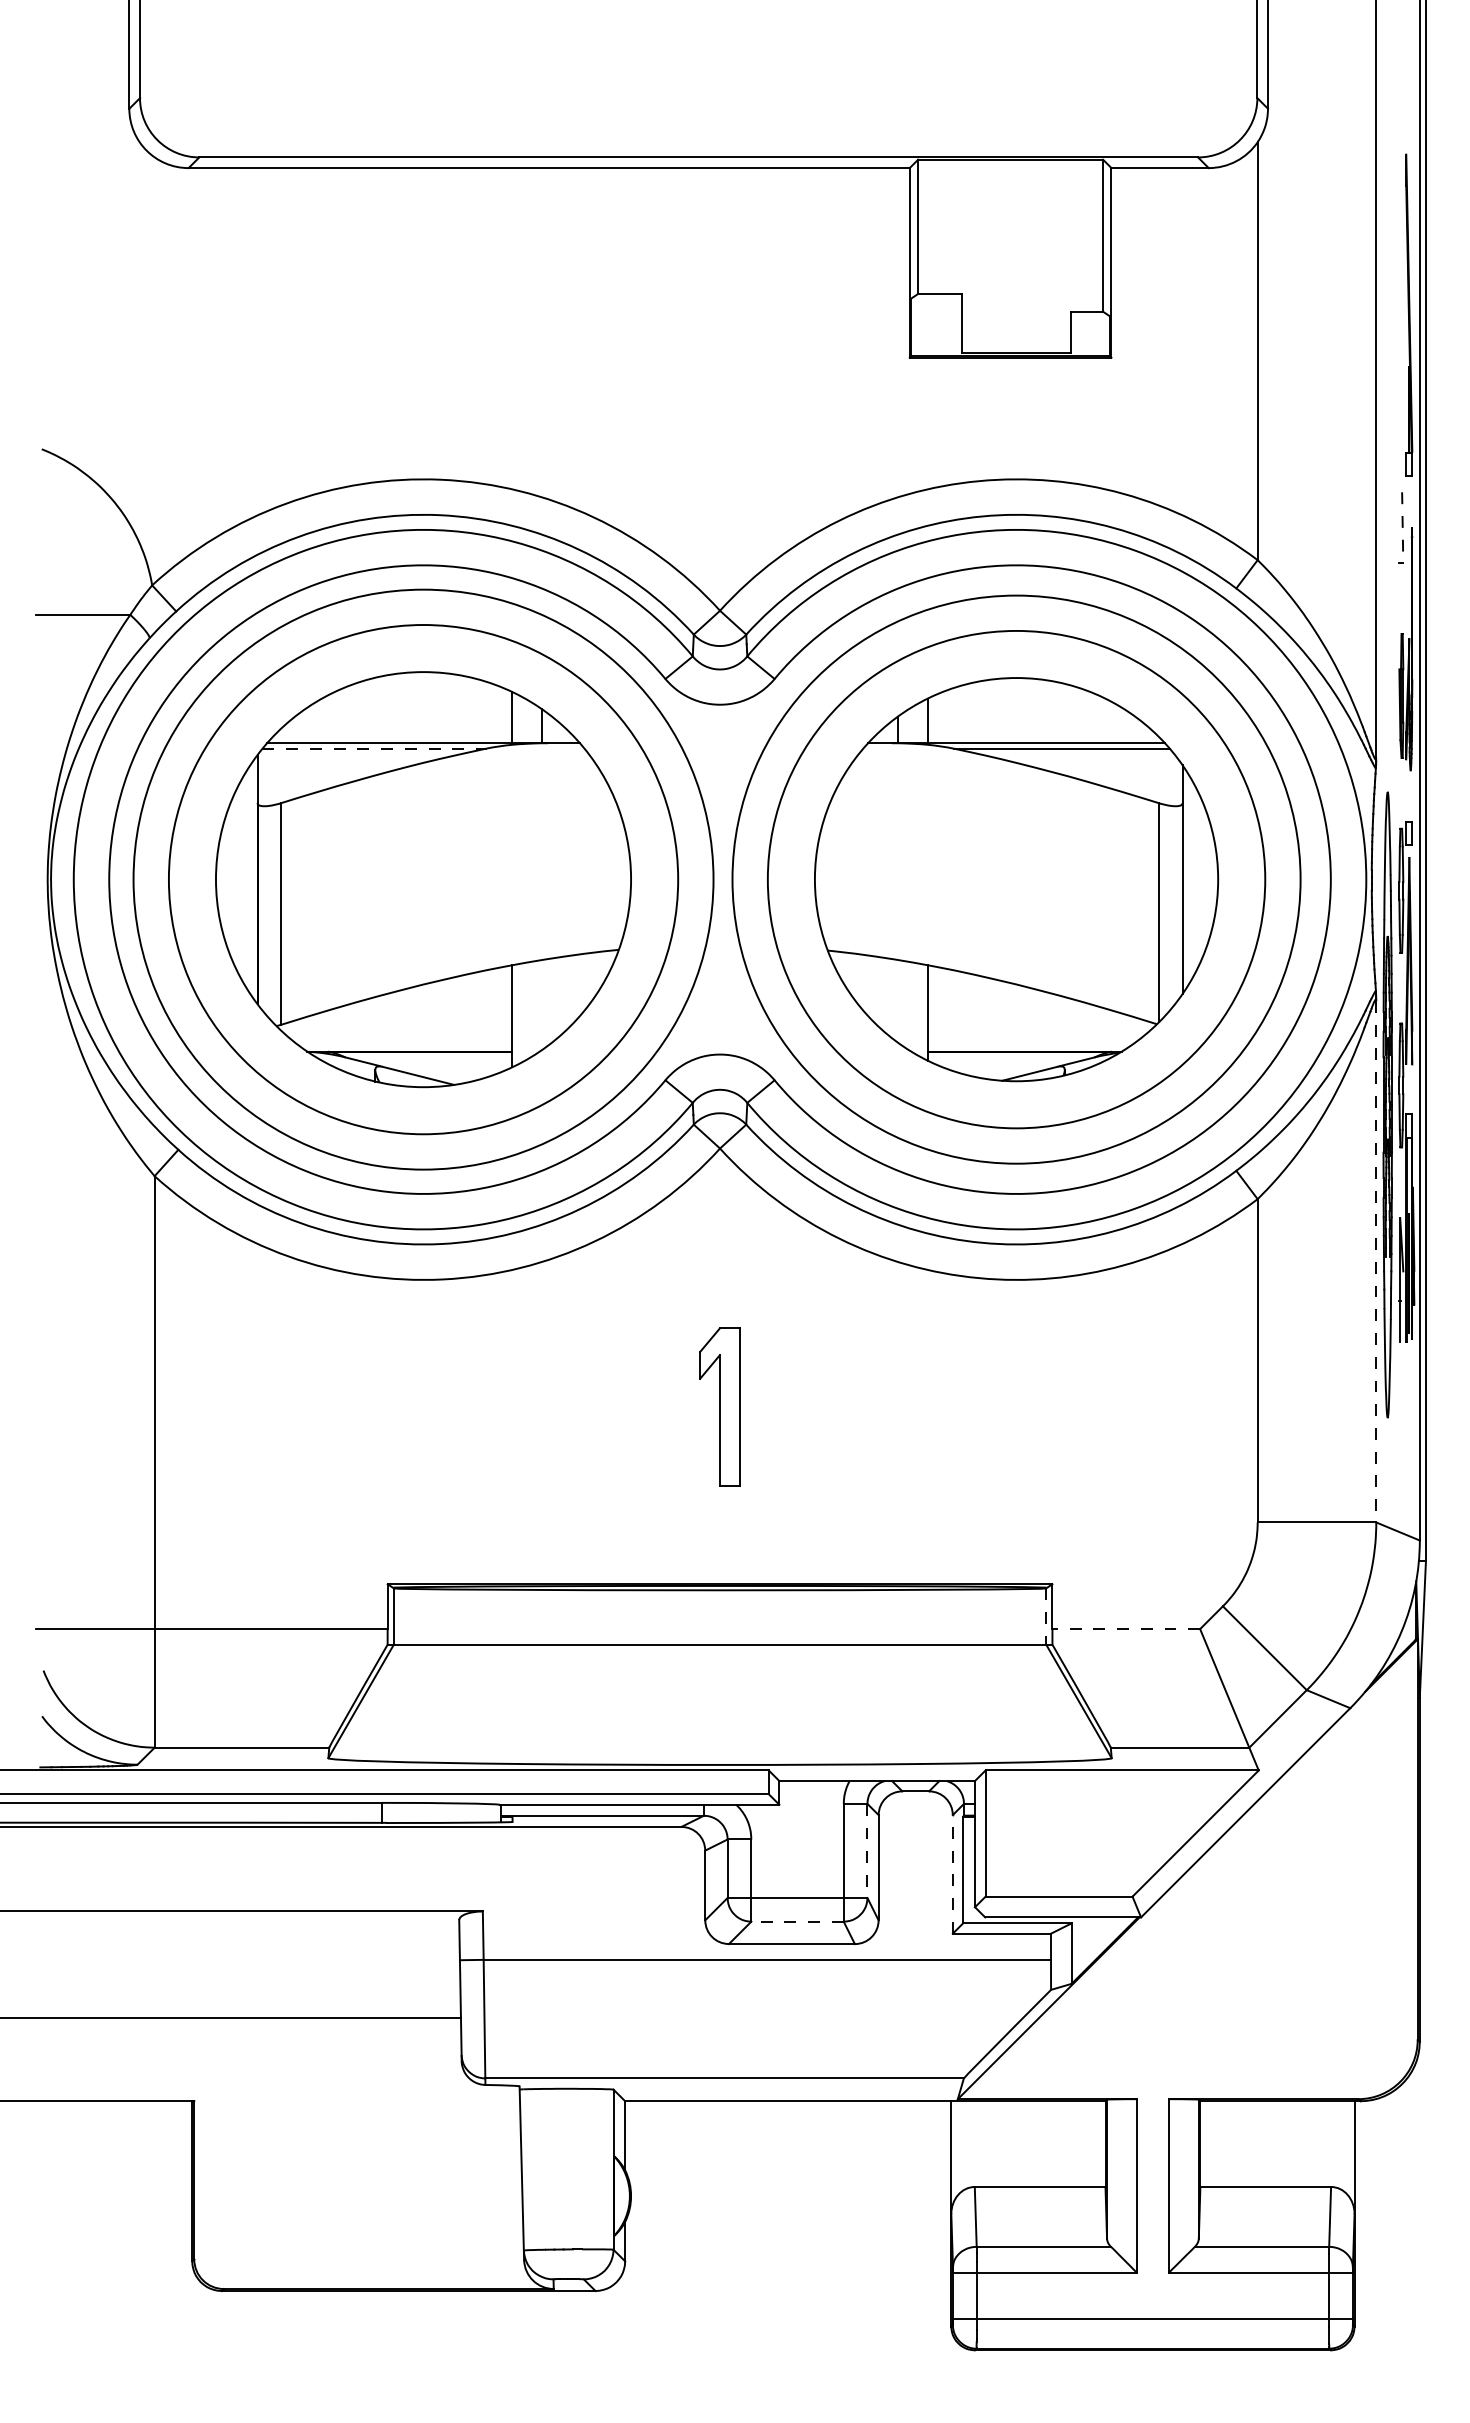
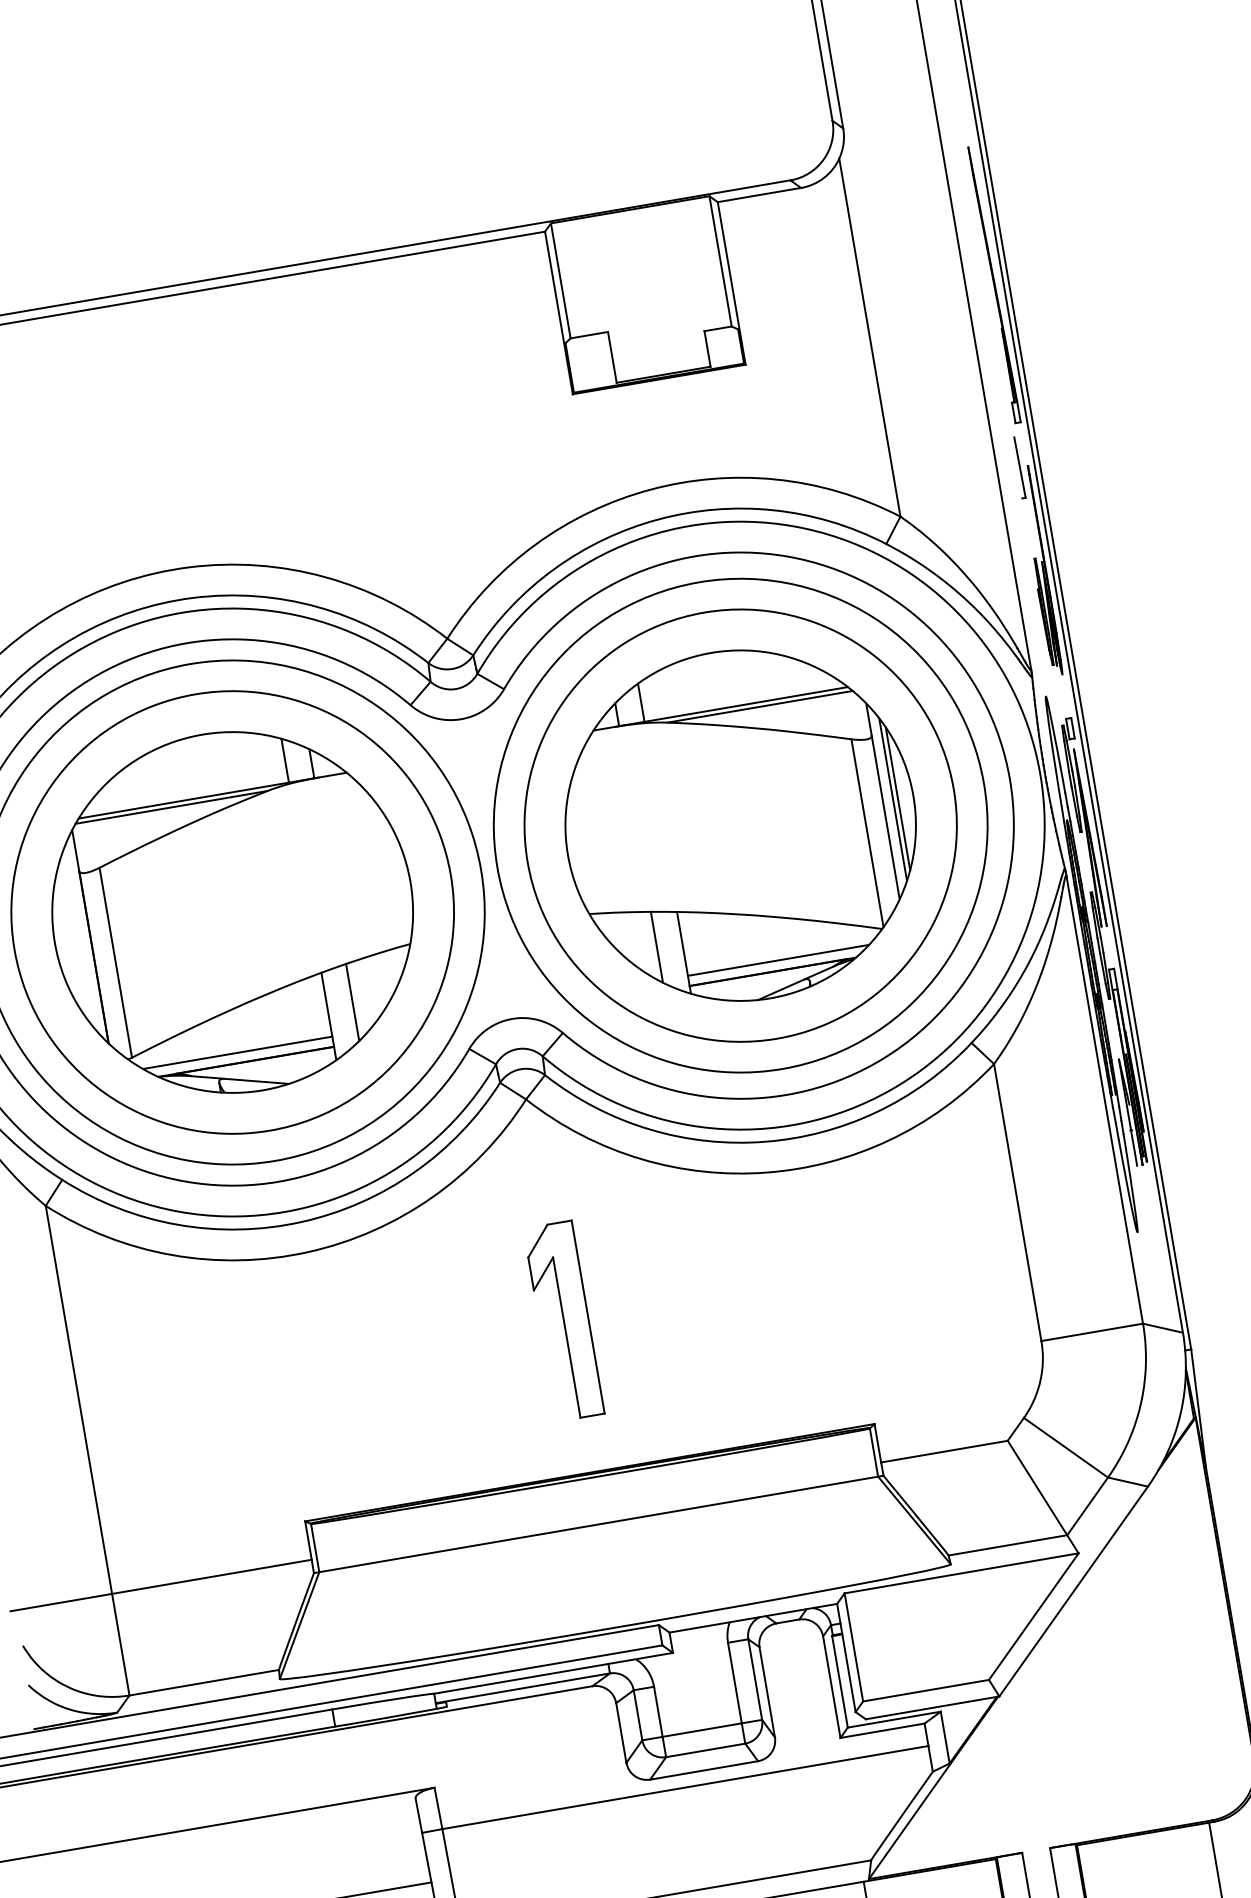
line: (1402, 528) -> (1019, 468), dashed -> solid
line: (374, 748) -> (171, 807), dashed -> solid
line: (1194, 879) -> (893, 799), added
line: (1200, 879) -> (898, 798), added
line: (897, 1000) -> (656, 946), added
line: (542, 1004) -> (352, 1002), added
line: (401, 1039) -> (237, 1052), added
line: (1033, 1039) -> (778, 960), added
line: (1376, 1261) -> (1104, 1100), dashed -> solid
part: (719, 1406) -> (563, 1320), size x1.43
line: (1046, 1617) -> (874, 1453), dashed -> solid
line: (1126, 1629) -> (944, 1451), dashed -> solid
line: (867, 1851) -> (755, 1680), dashed -> solid
line: (952, 1873) -> (831, 1686), dashed -> solid
line: (797, 1921) -> (705, 1750), dashed -> solid

